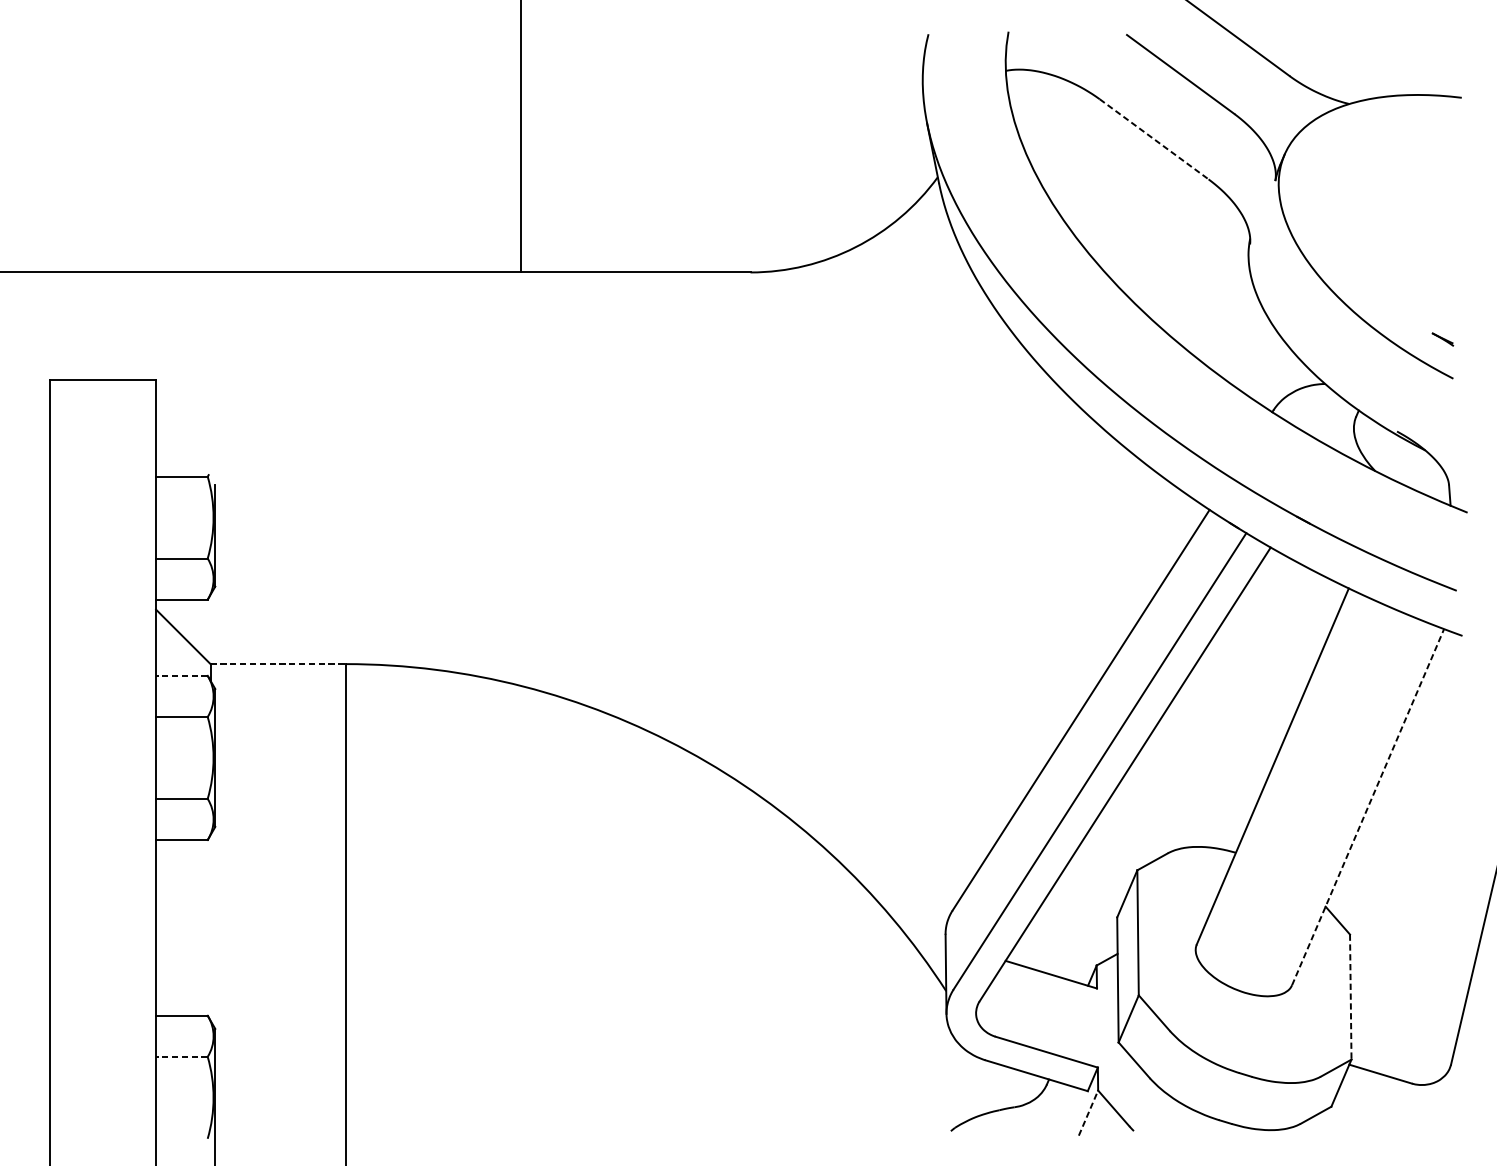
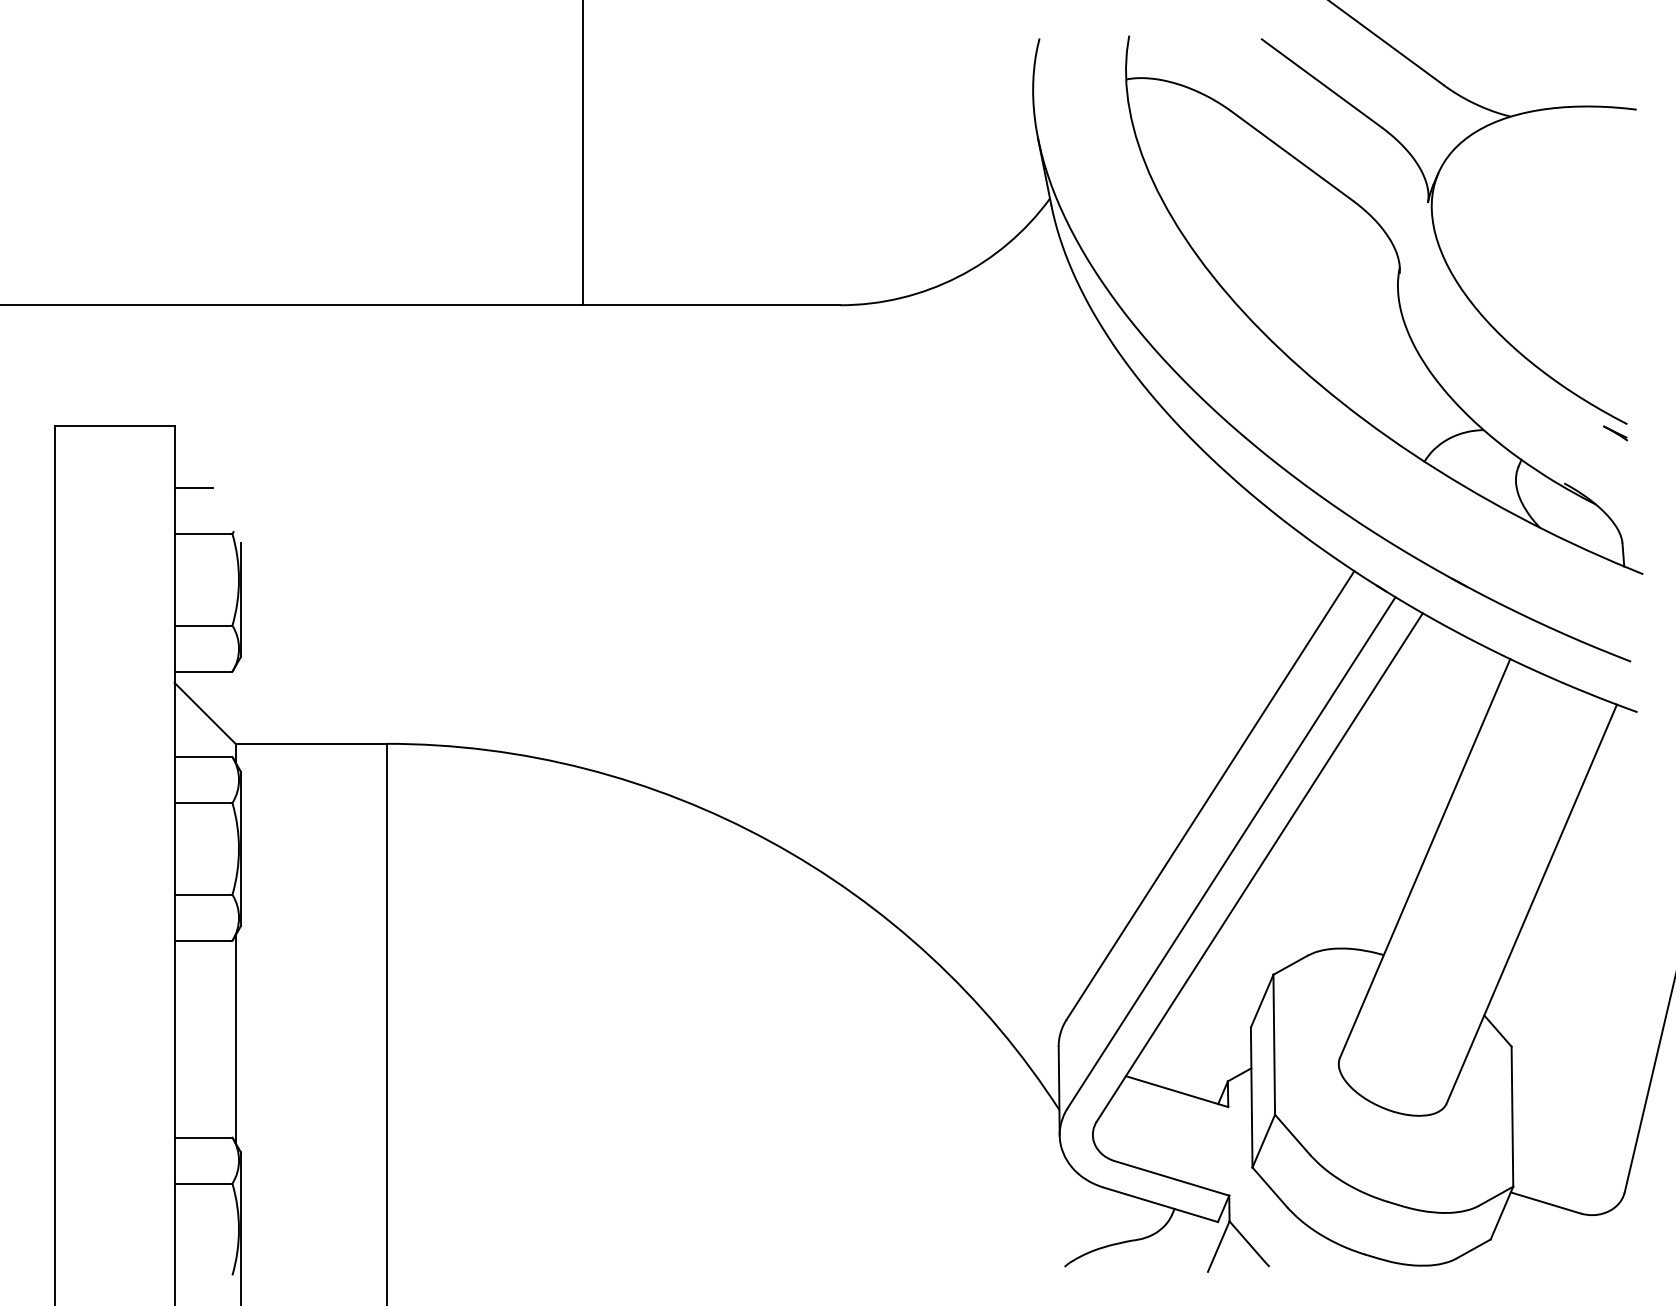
line: (1154, 139) -> (1292, 156), dashed -> solid
line: (1442, 339) -> (1615, 433), moved
line: (172, 435) -> (193, 487), added
line: (278, 663) -> (311, 743), dashed -> solid
line: (181, 676) -> (203, 757), dashed -> solid
line: (1367, 807) -> (1531, 904), dashed -> solid
line: (210, 928) -> (235, 1039), added
line: (1350, 997) -> (1512, 1117), dashed -> solid
line: (181, 1056) -> (203, 1183), dashed -> solid
line: (1088, 1112) -> (1218, 1246), dashed -> solid

